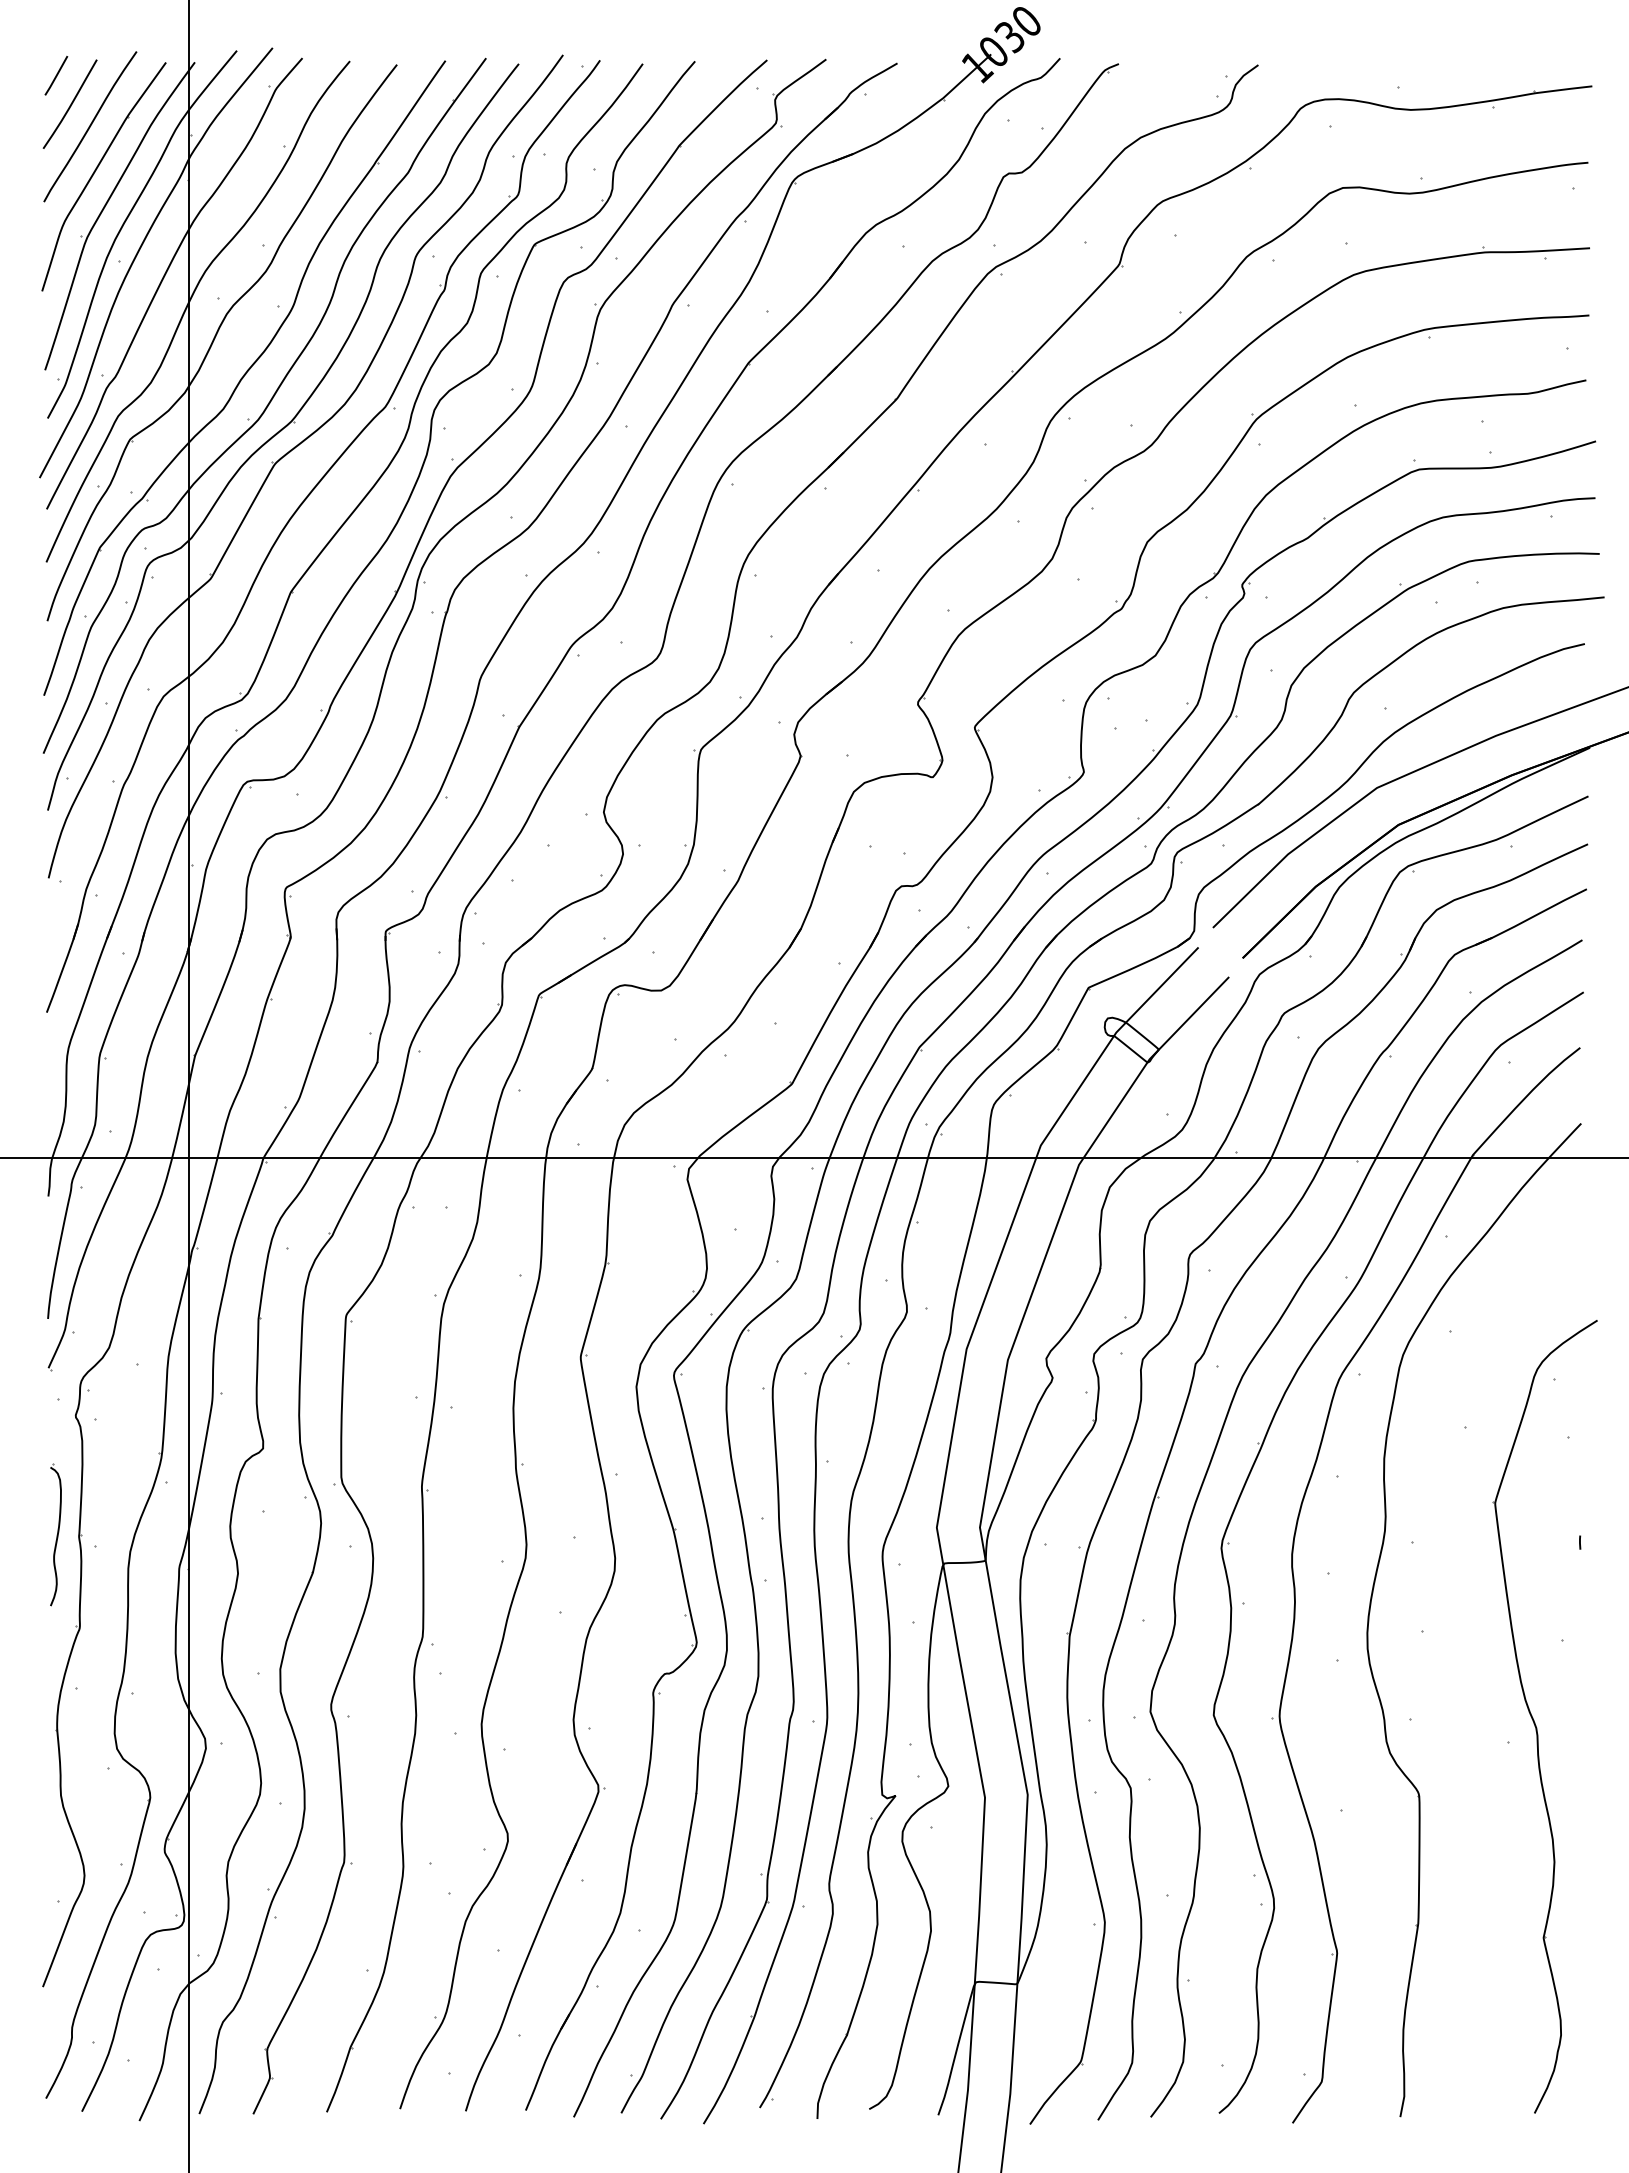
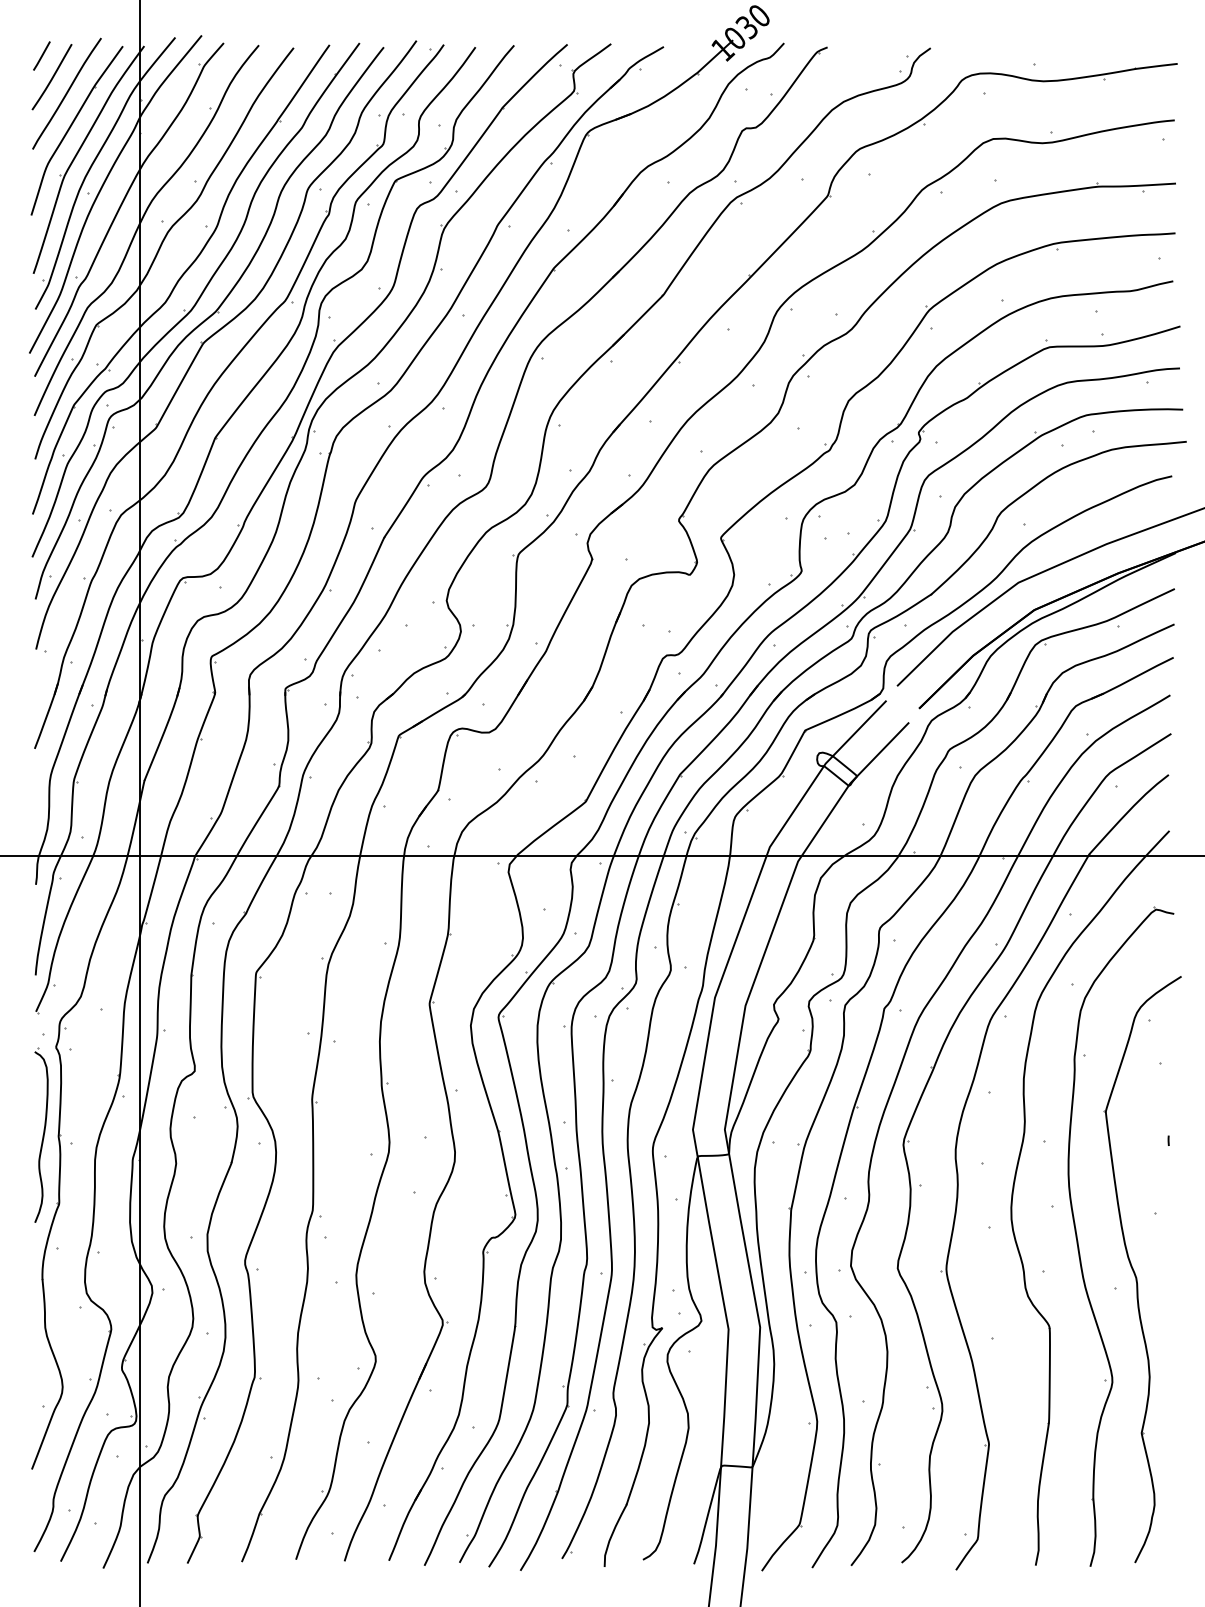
part: (55, 1534) -> (41, 1134), size x1.67
part: (1458, 1682) -> (1078, 1244), added

